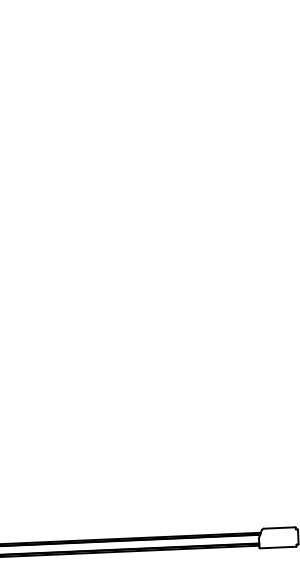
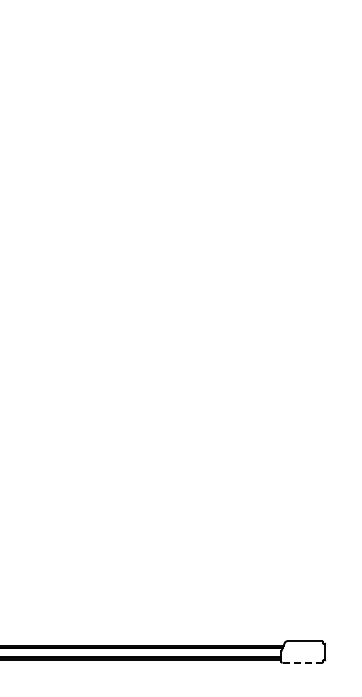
line: (278, 547) -> (302, 662), solid -> dashed

